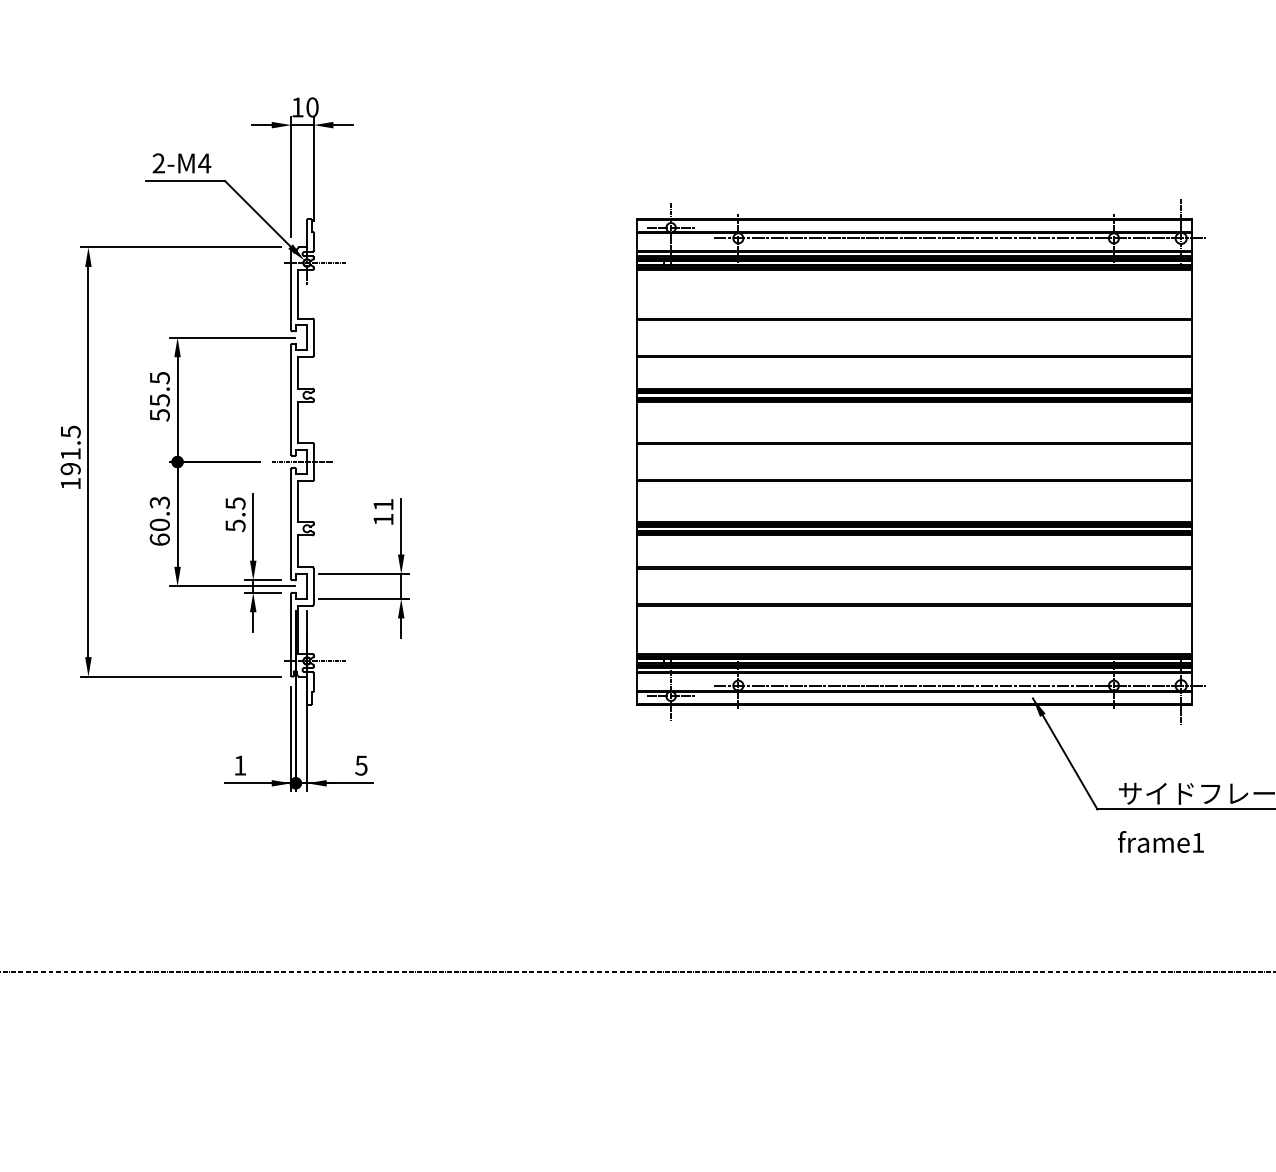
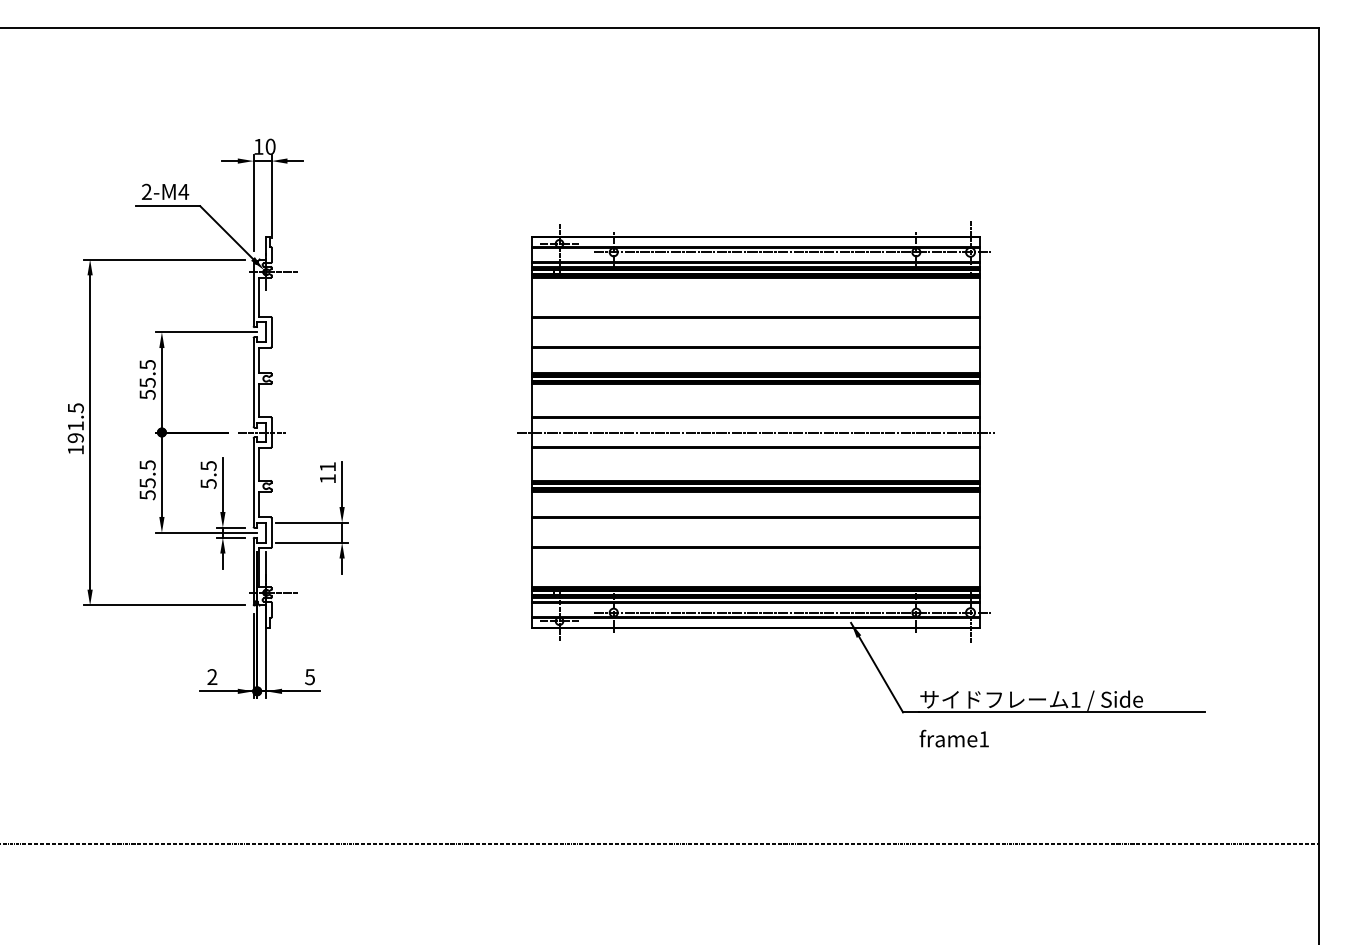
line: (914, 462) -> (755, 432), added
text: (159, 521) -> (147, 480), 60.3 -> 55.5
text: (240, 764) -> (212, 676), 1 -> 2

